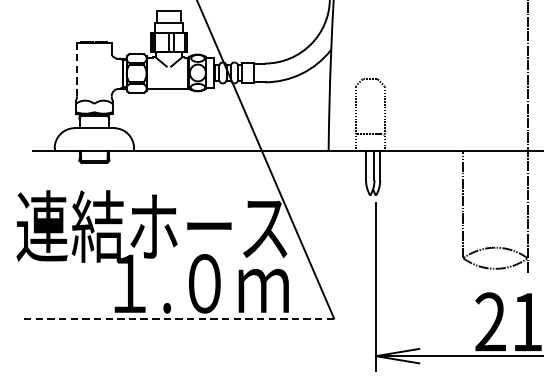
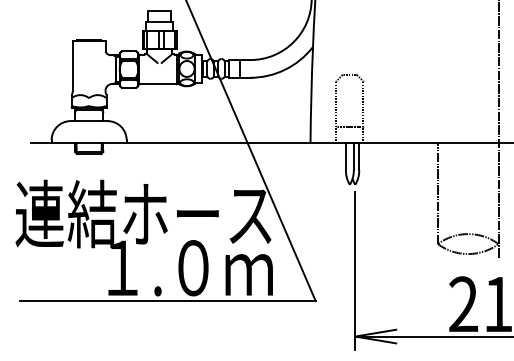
line: (76, 70) -> (72, 66), dashed -> solid
line: (177, 319) -> (167, 301), dashed -> solid

